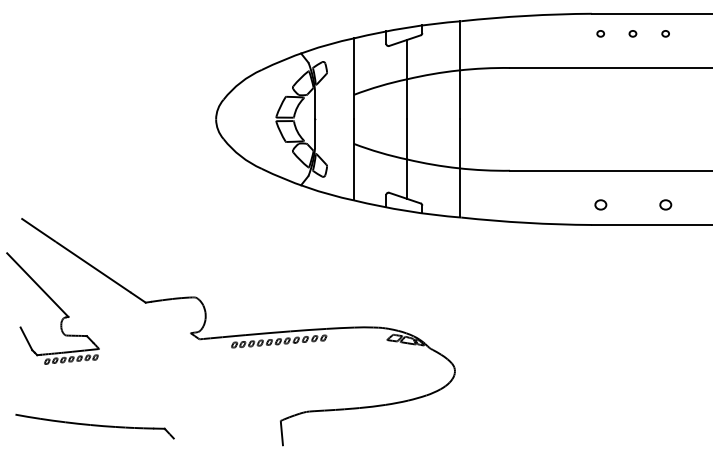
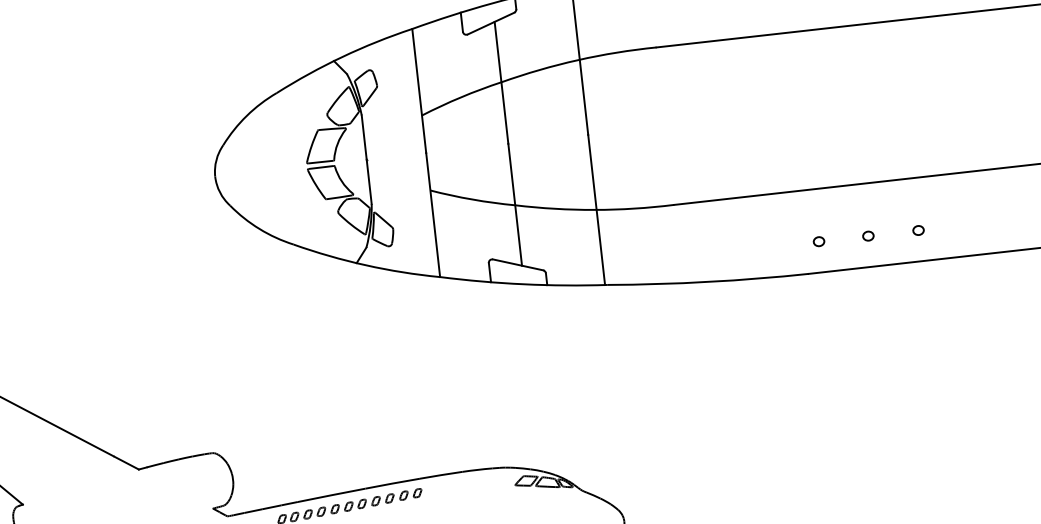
part: (600, 204) -> (818, 241), size x0.62
part: (632, 204) -> (867, 235), added
part: (665, 204) -> (918, 229), size x0.62

